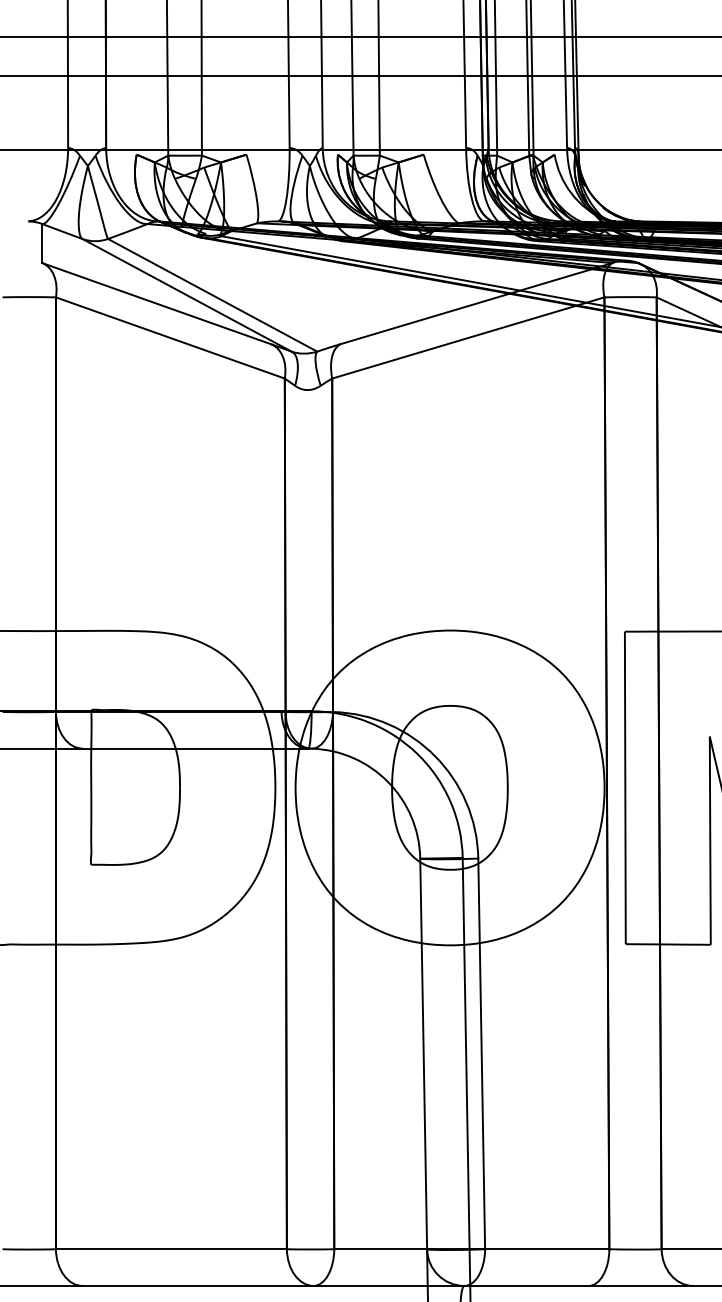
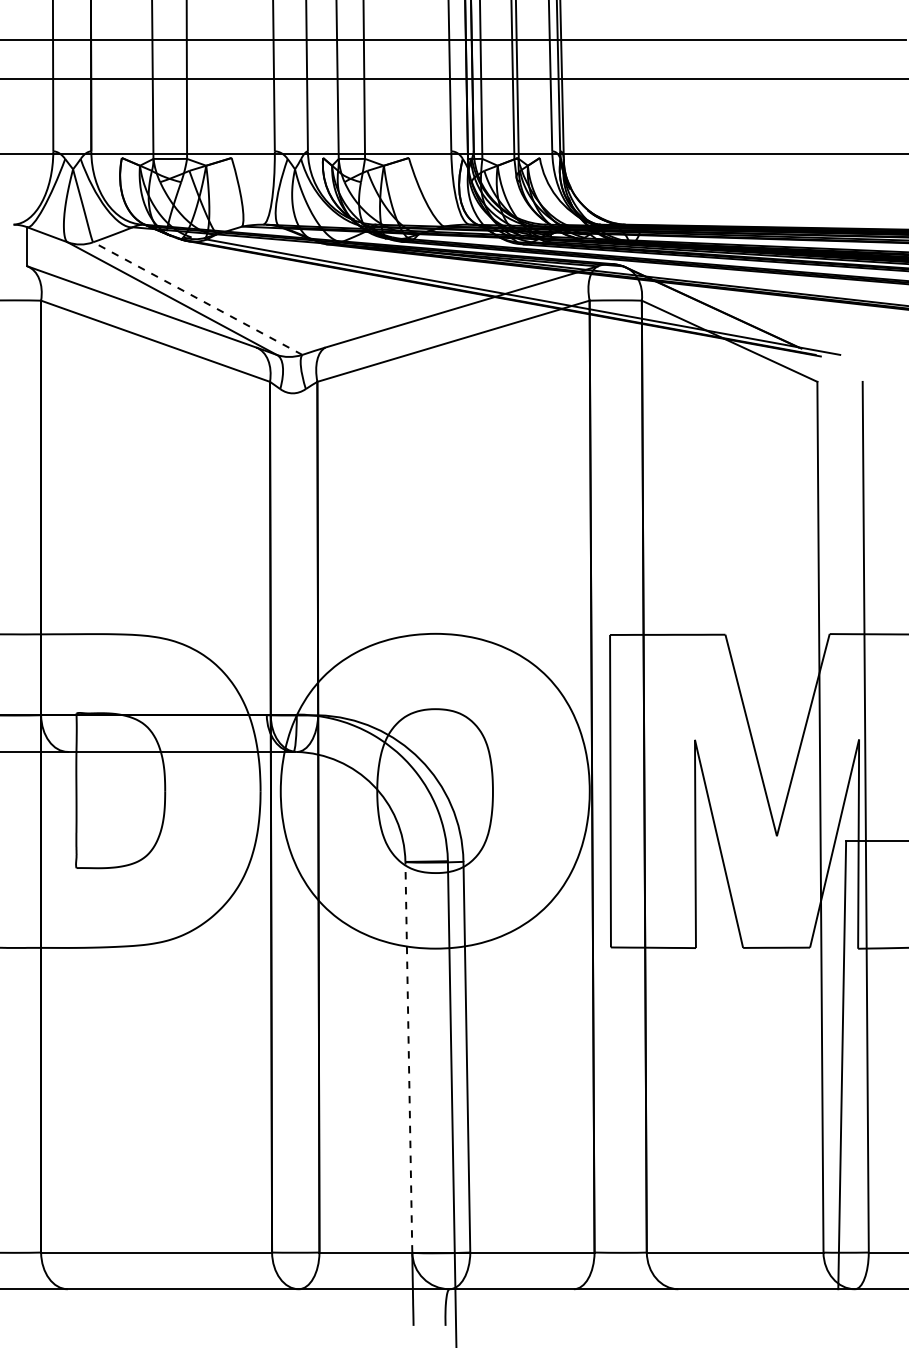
line: (212, 295) -> (197, 298), solid -> dashed
line: (423, 1053) -> (408, 1056), solid -> dashed

